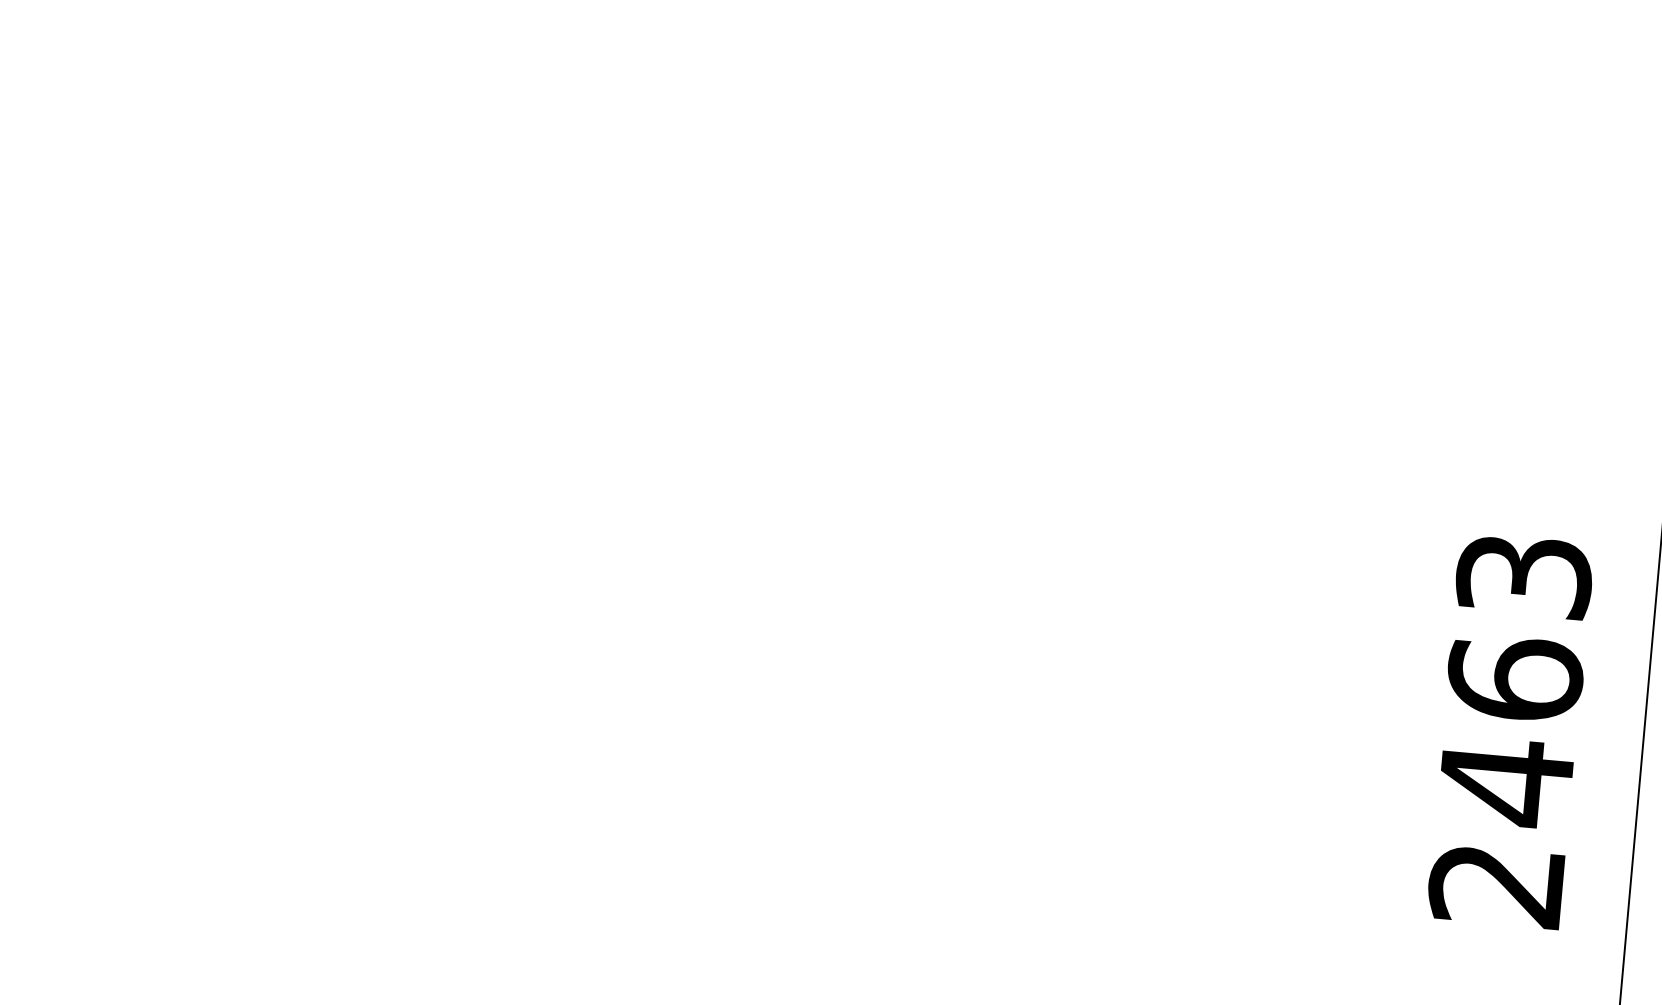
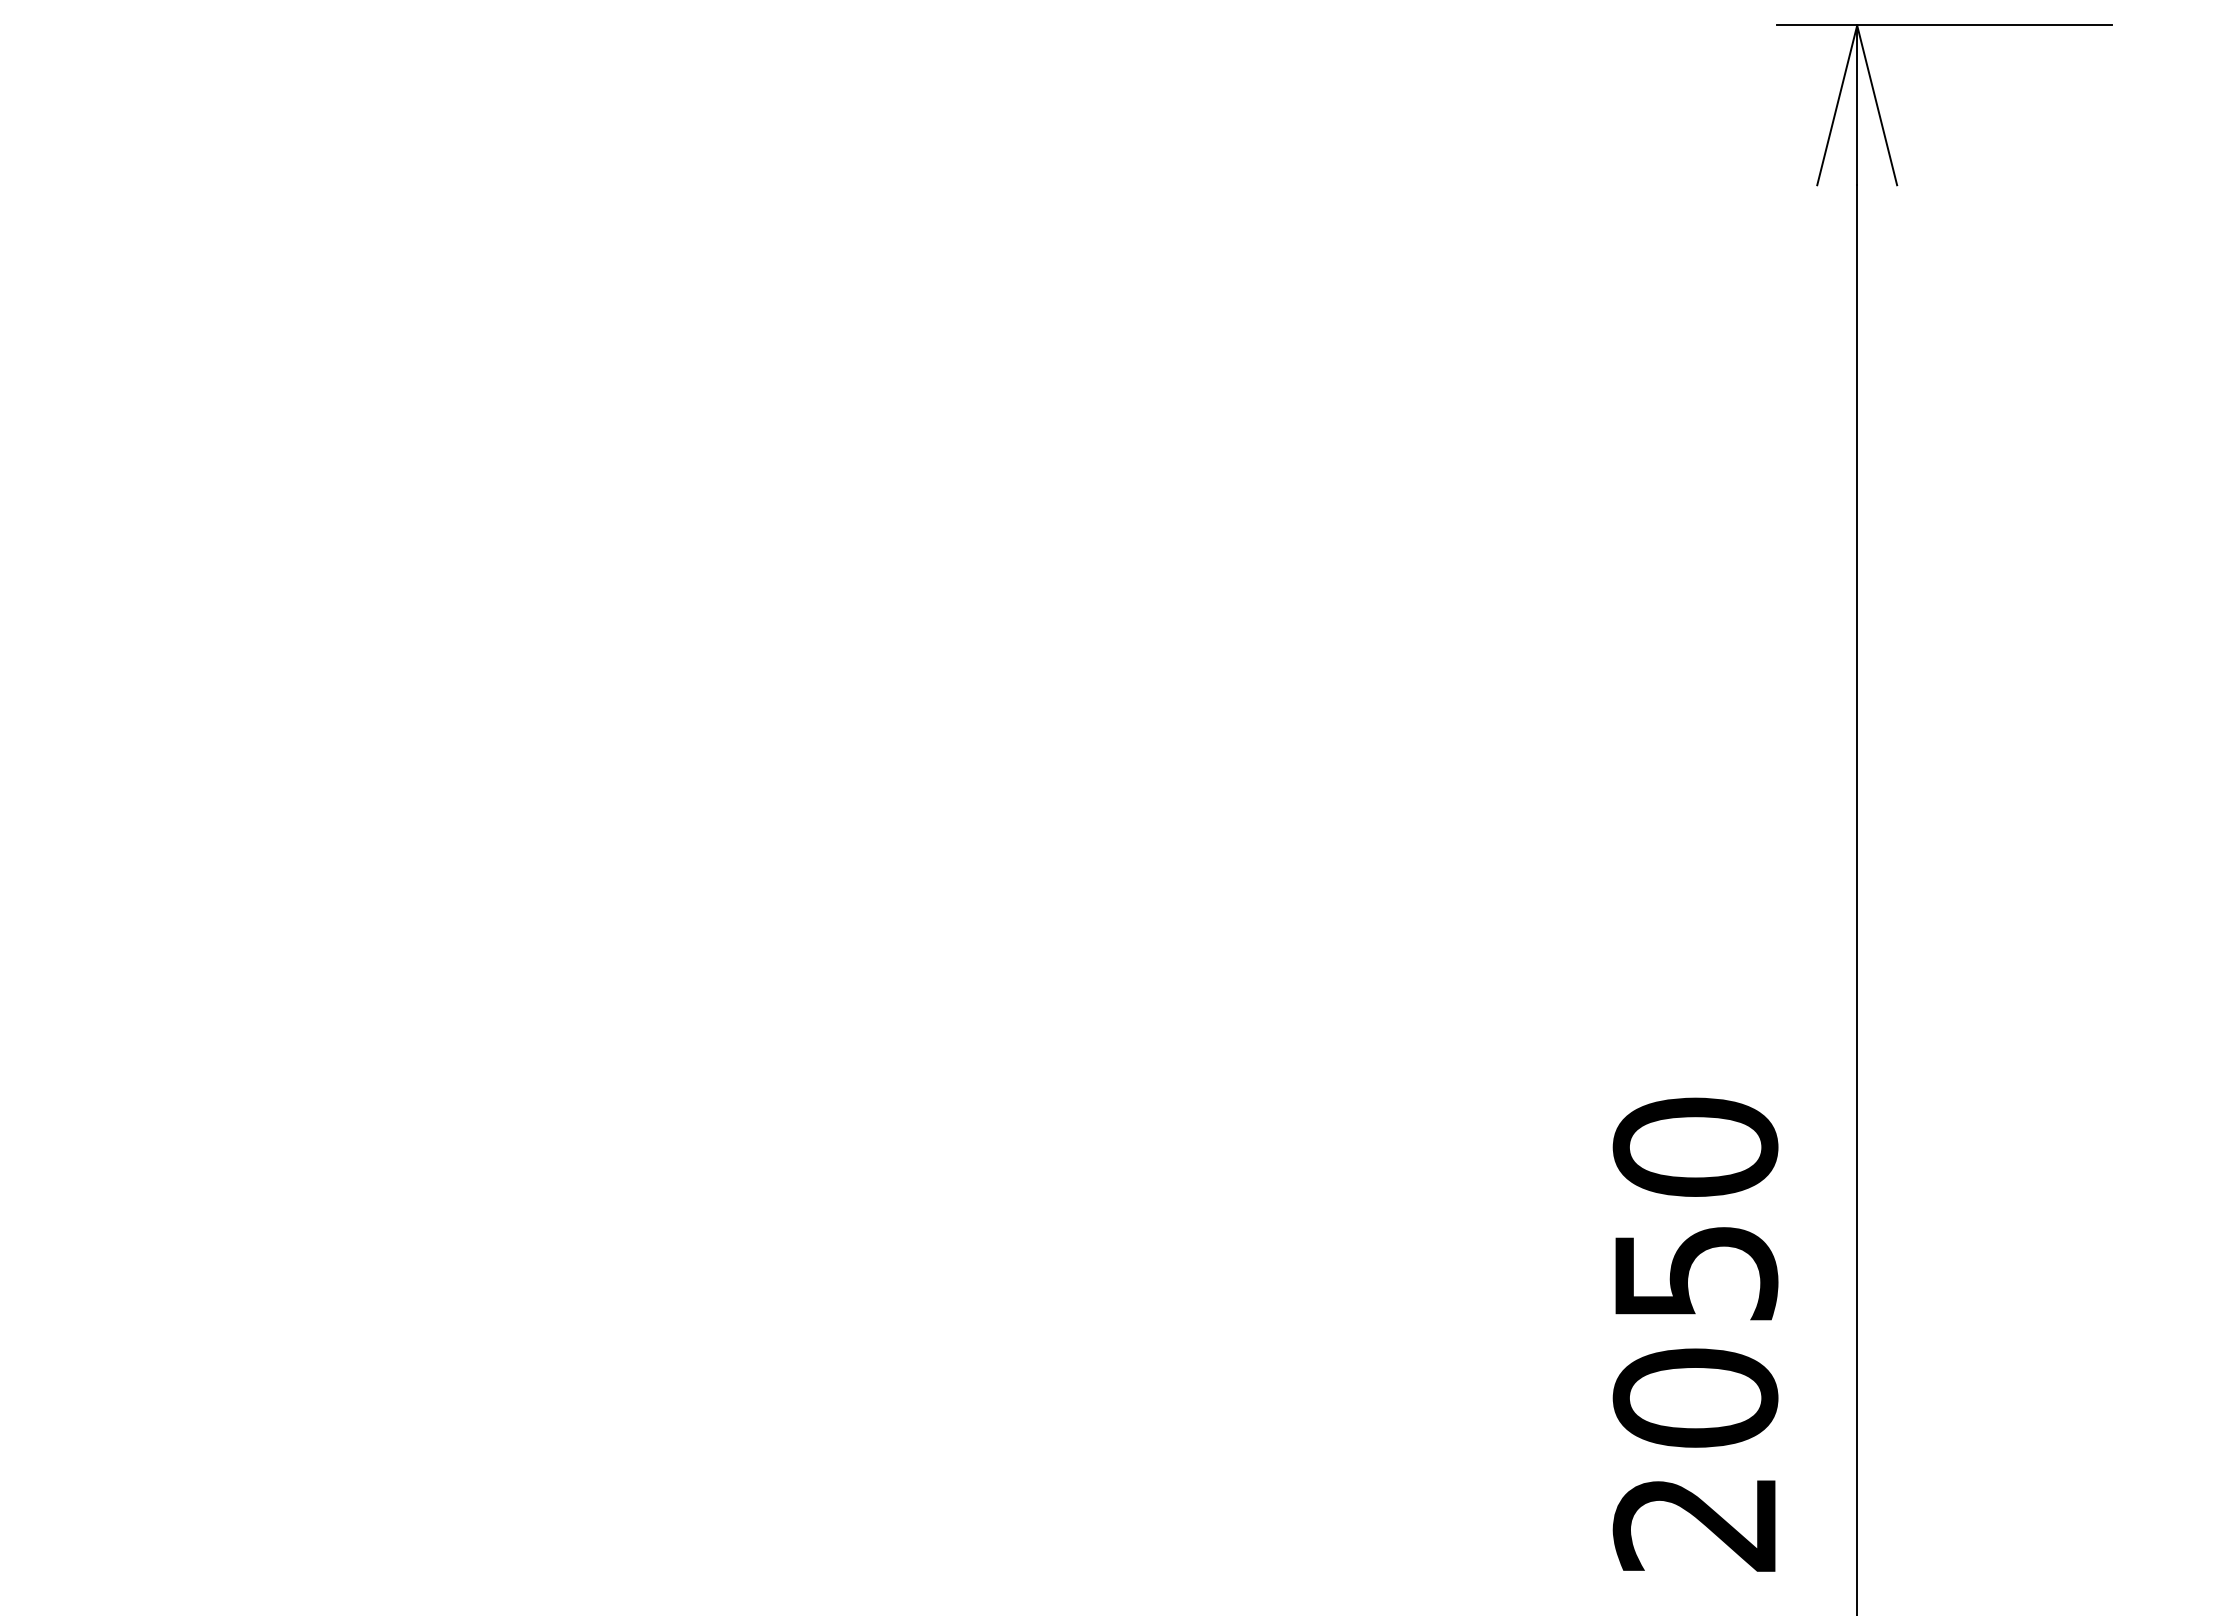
text: (1515, 680) -> (1695, 1274), 2463 -> 2050

